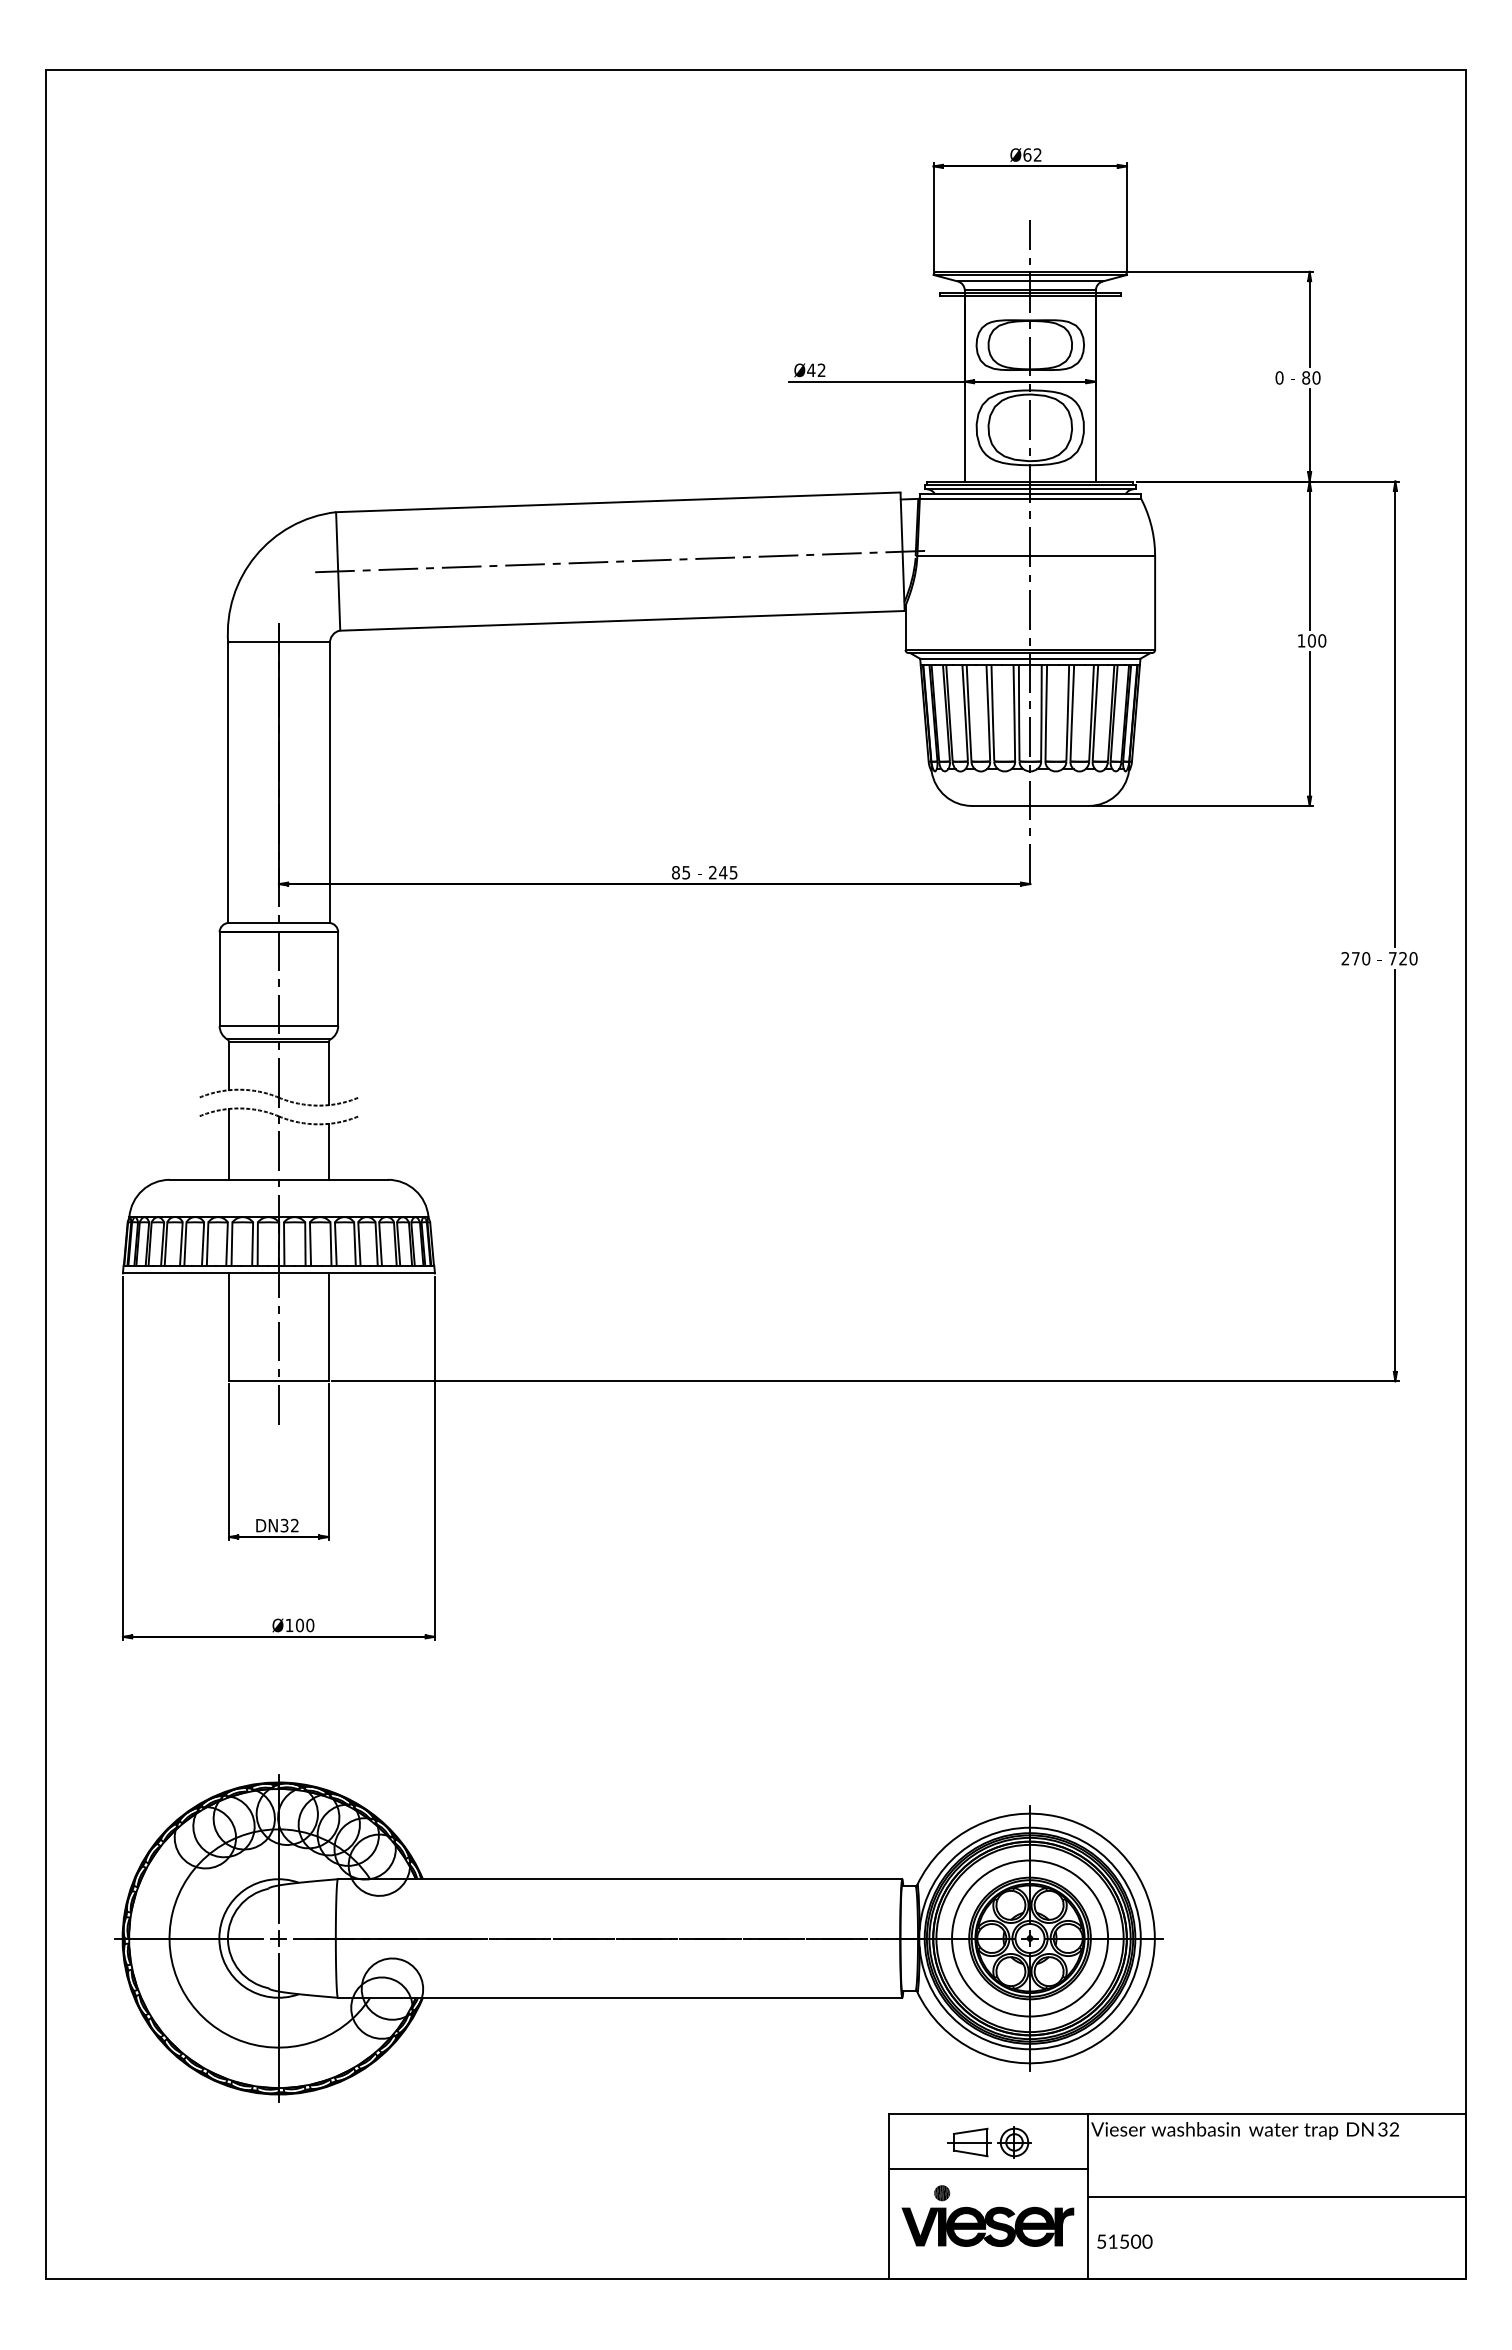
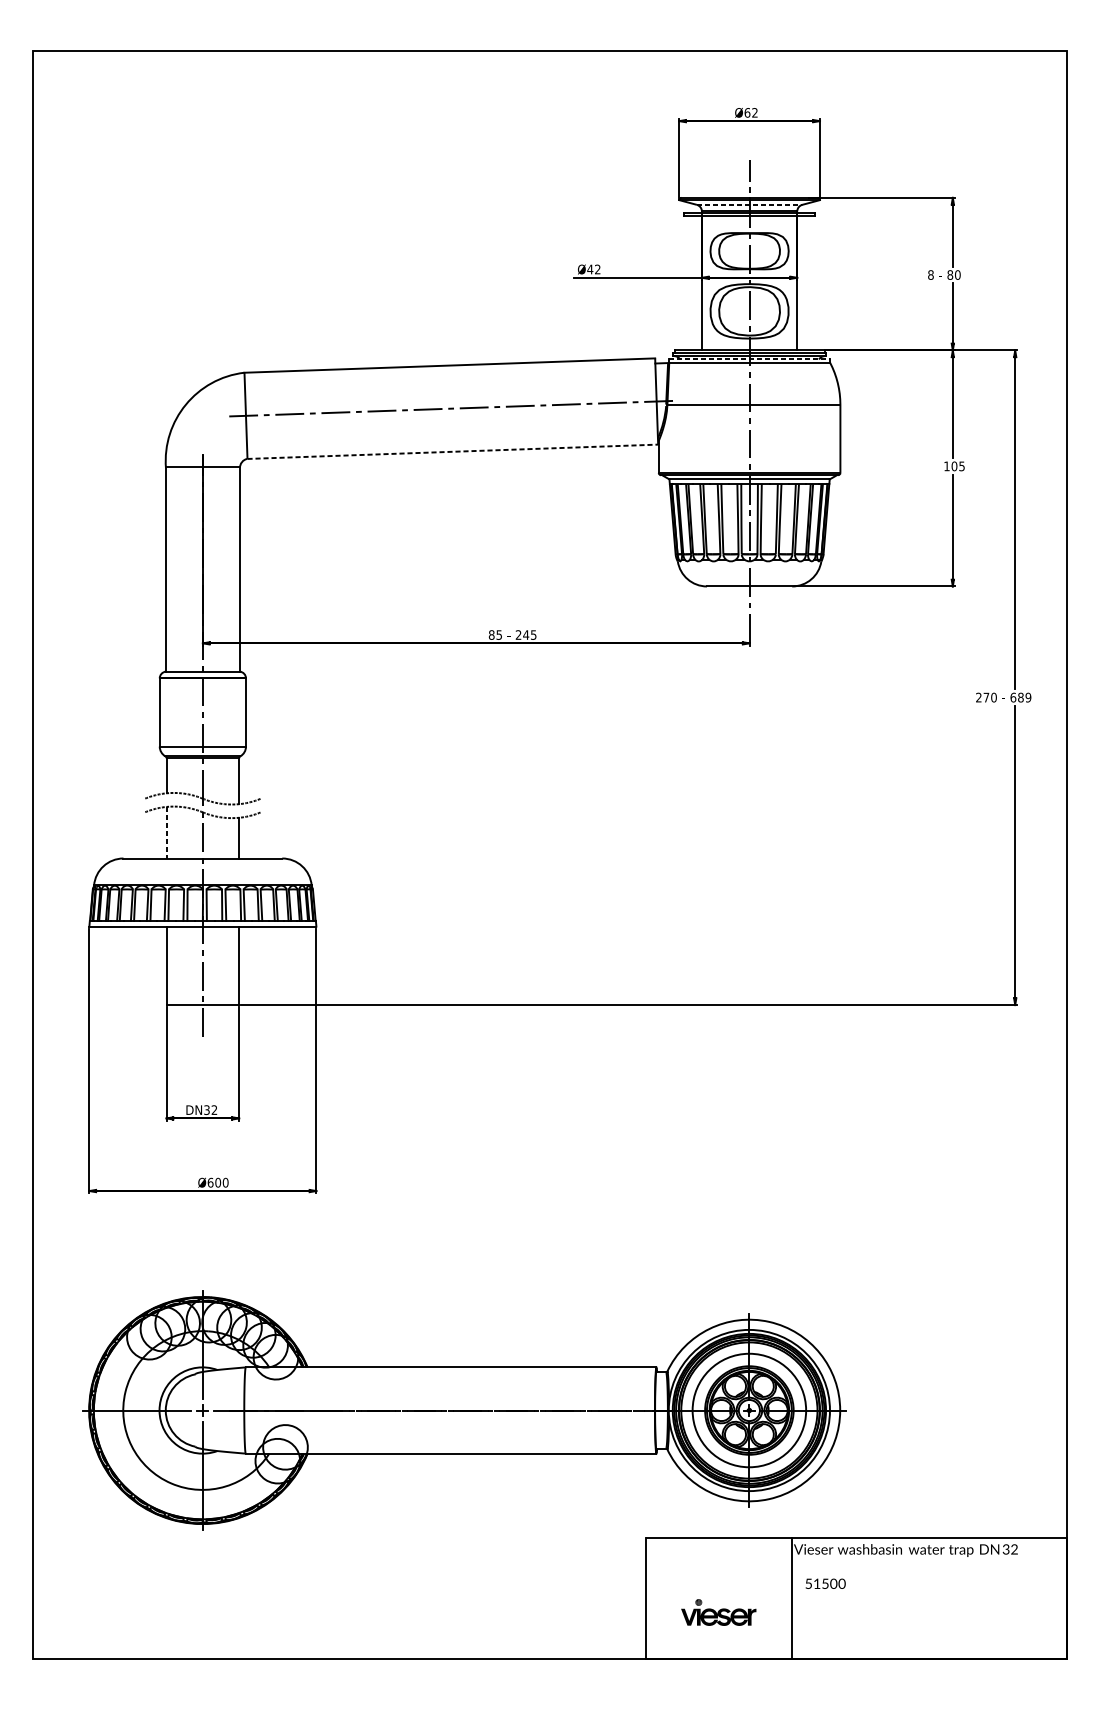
line: (1030, 281) -> (749, 204), solid -> dashed
text: (1279, 377) -> (930, 274), 0 -> 8
line: (1030, 493) -> (749, 359), solid -> dashed
line: (622, 620) -> (452, 451), solid -> dashed
text: (1322, 640) -> (962, 466), 100 -> 105
text: (1402, 958) -> (1020, 697), 720 -> 689
line: (229, 1144) -> (166, 832), solid -> dashed
text: (289, 1625) -> (210, 1182), Ø100 -> Ø600
part: (989, 2142) -> (719, 1558), removed
line: (988, 2169) -> (719, 1578), removed
line: (1277, 2196) -> (929, 1598), removed
part: (987, 2215) -> (718, 1612), size x0.6
text: (1124, 2241) -> (825, 1583), moved

